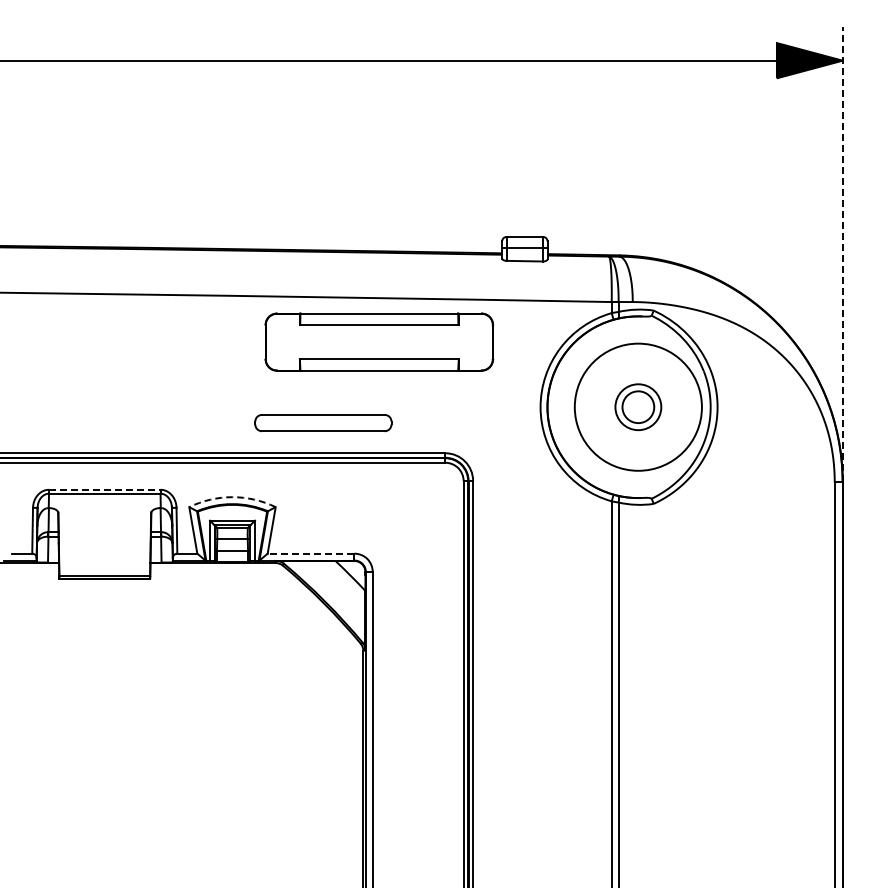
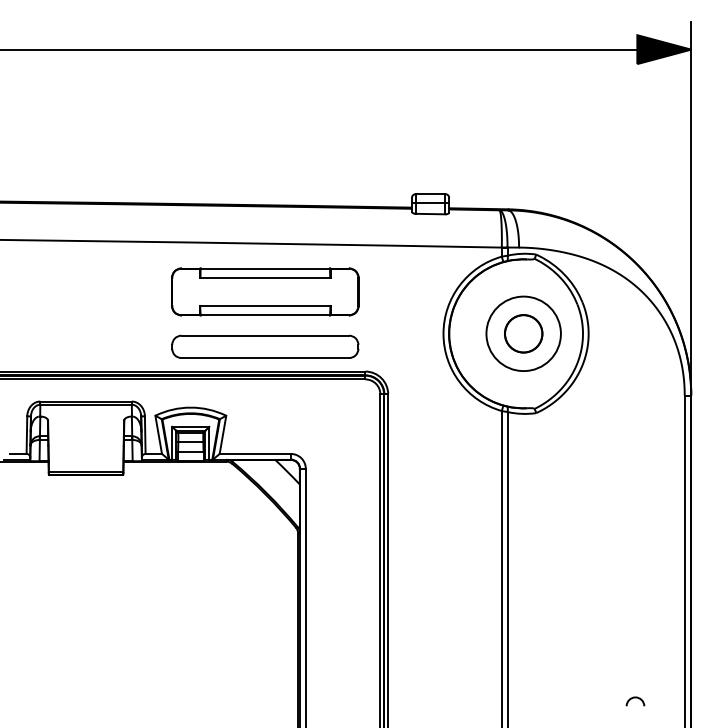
line: (842, 254) -> (691, 208), dashed -> solid
part: (379, 341) -> (265, 291), moved
circle: (637, 406) -> (522, 333), size x0.71
circle: (638, 406) -> (523, 333), size x1.43
part: (323, 422) -> (265, 346), size x1.67
line: (104, 489) -> (85, 401), dashed -> solid
arc: (232, 497) -> (190, 407), dashed -> solid
line: (310, 553) -> (254, 453), dashed -> solid
arc: (774, 851) -> (635, 698), added

